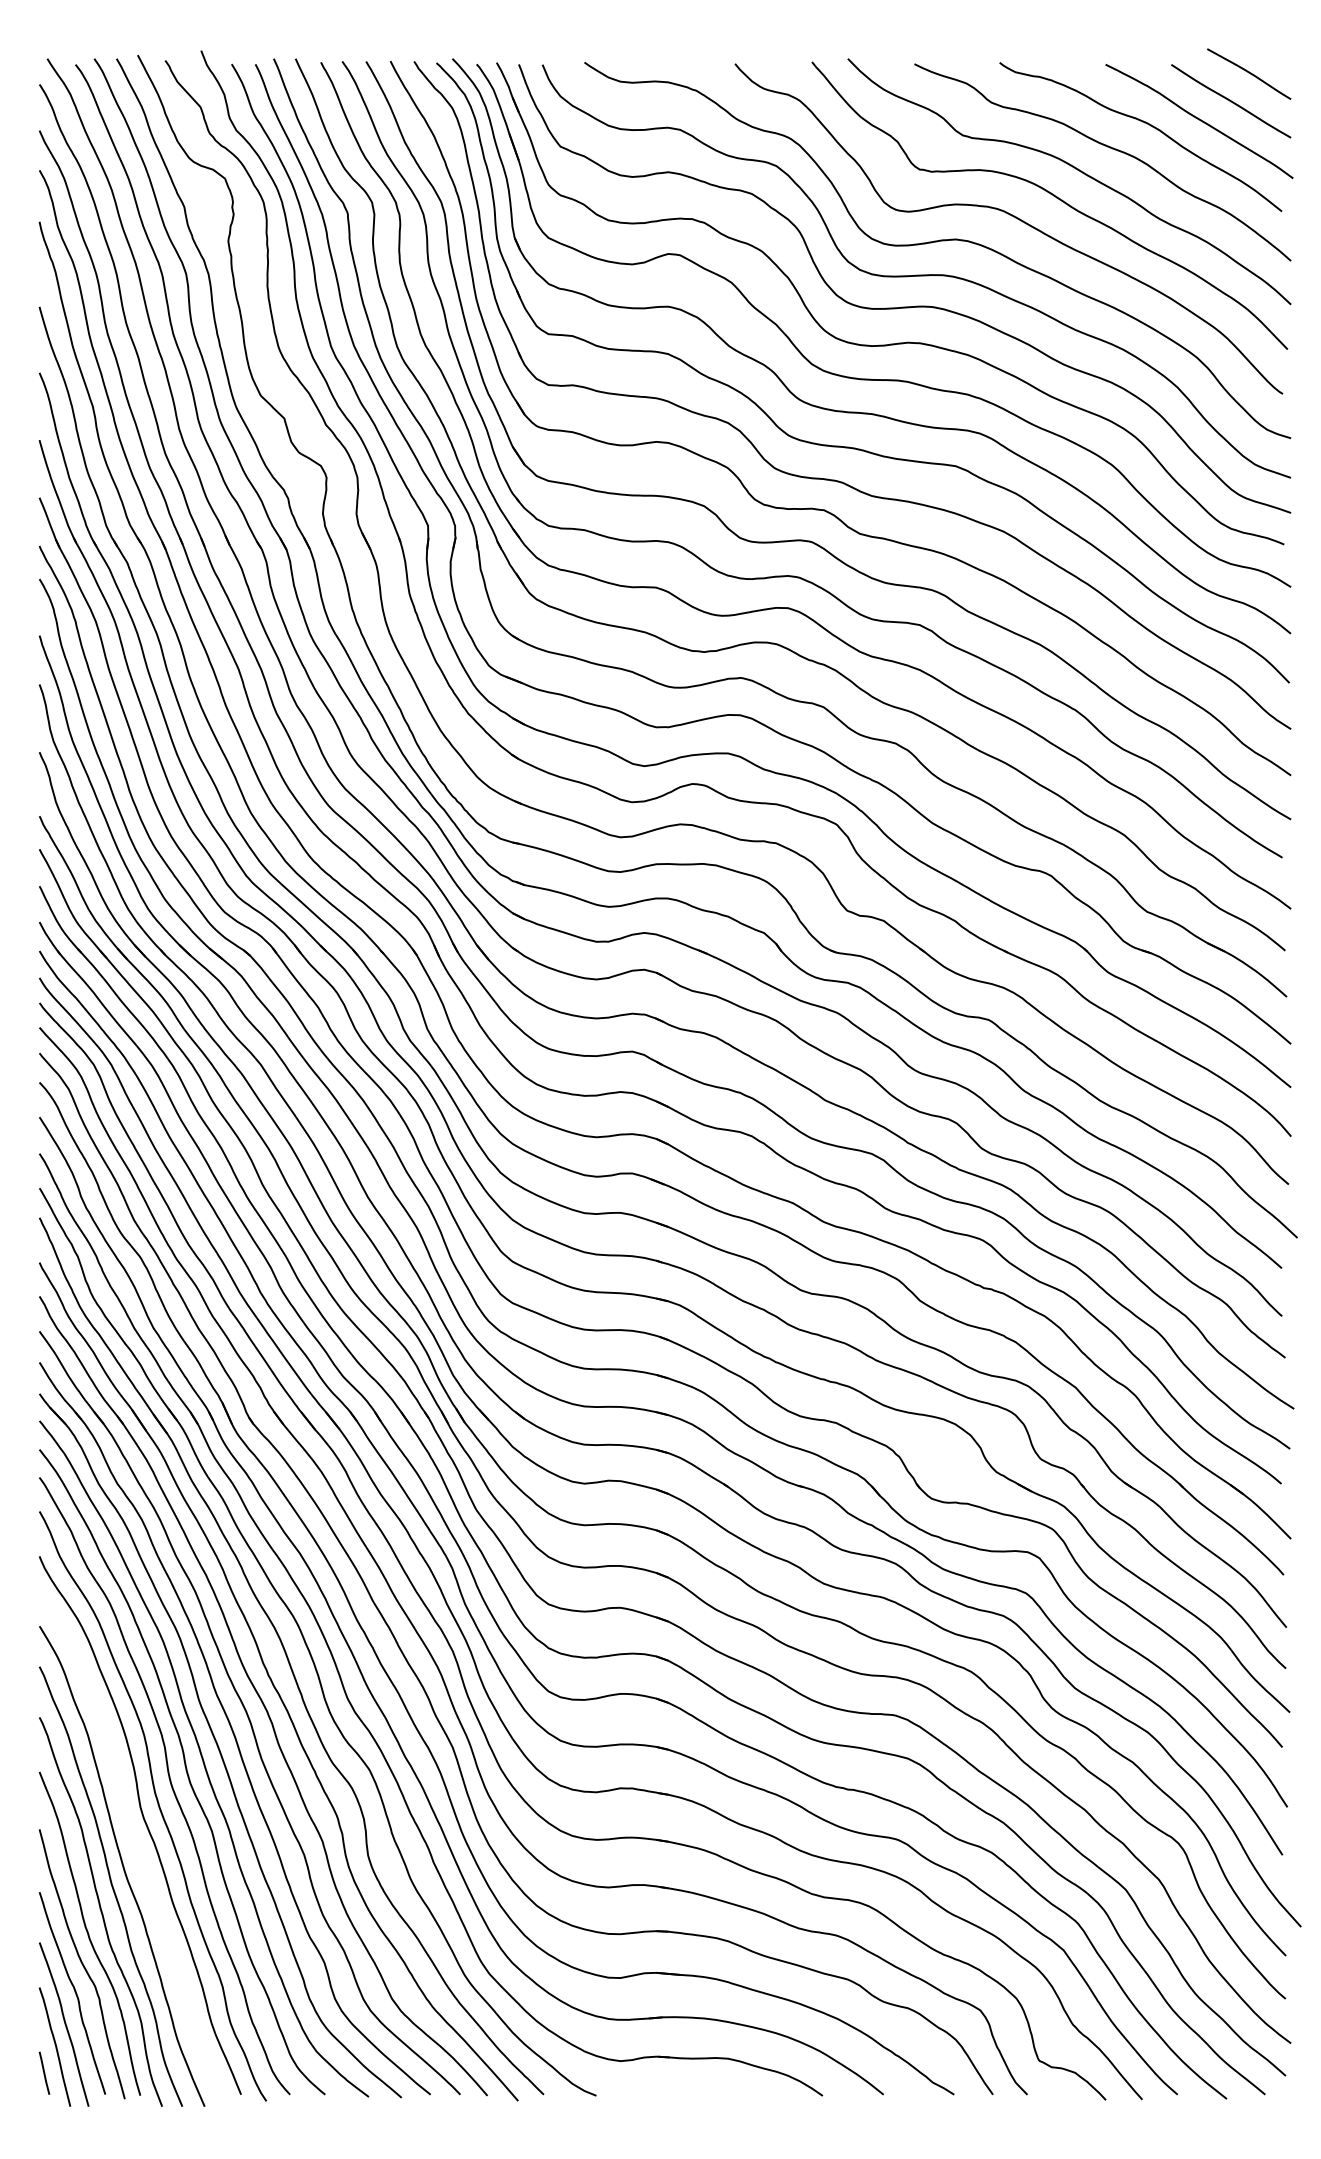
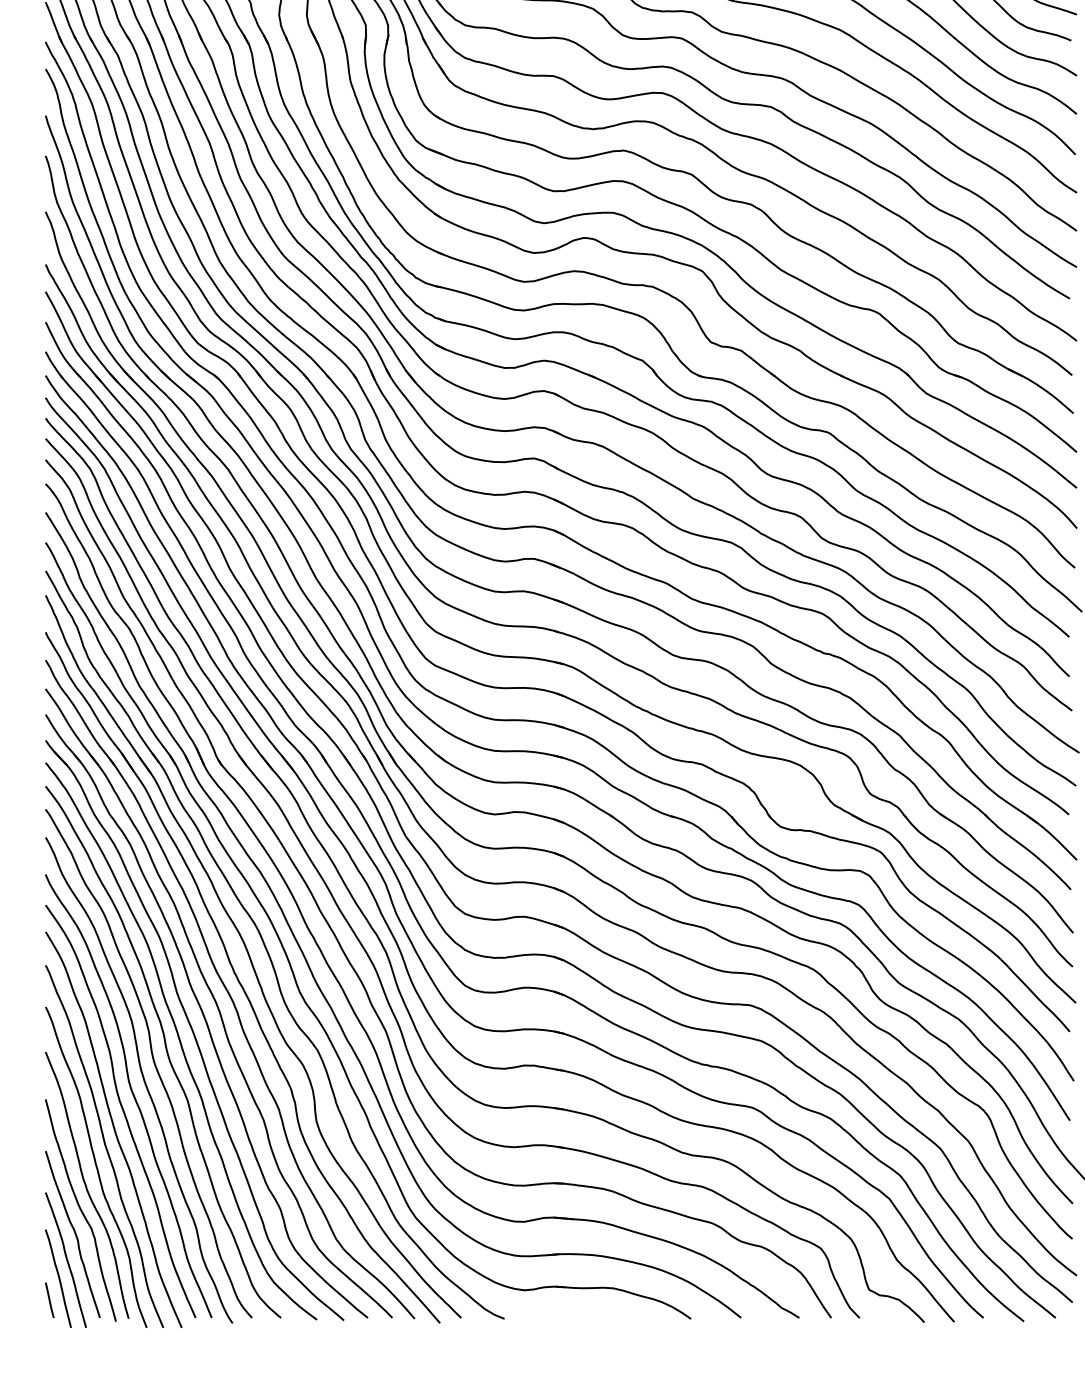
curve: (132, 1842) -> (122, 1110), added

